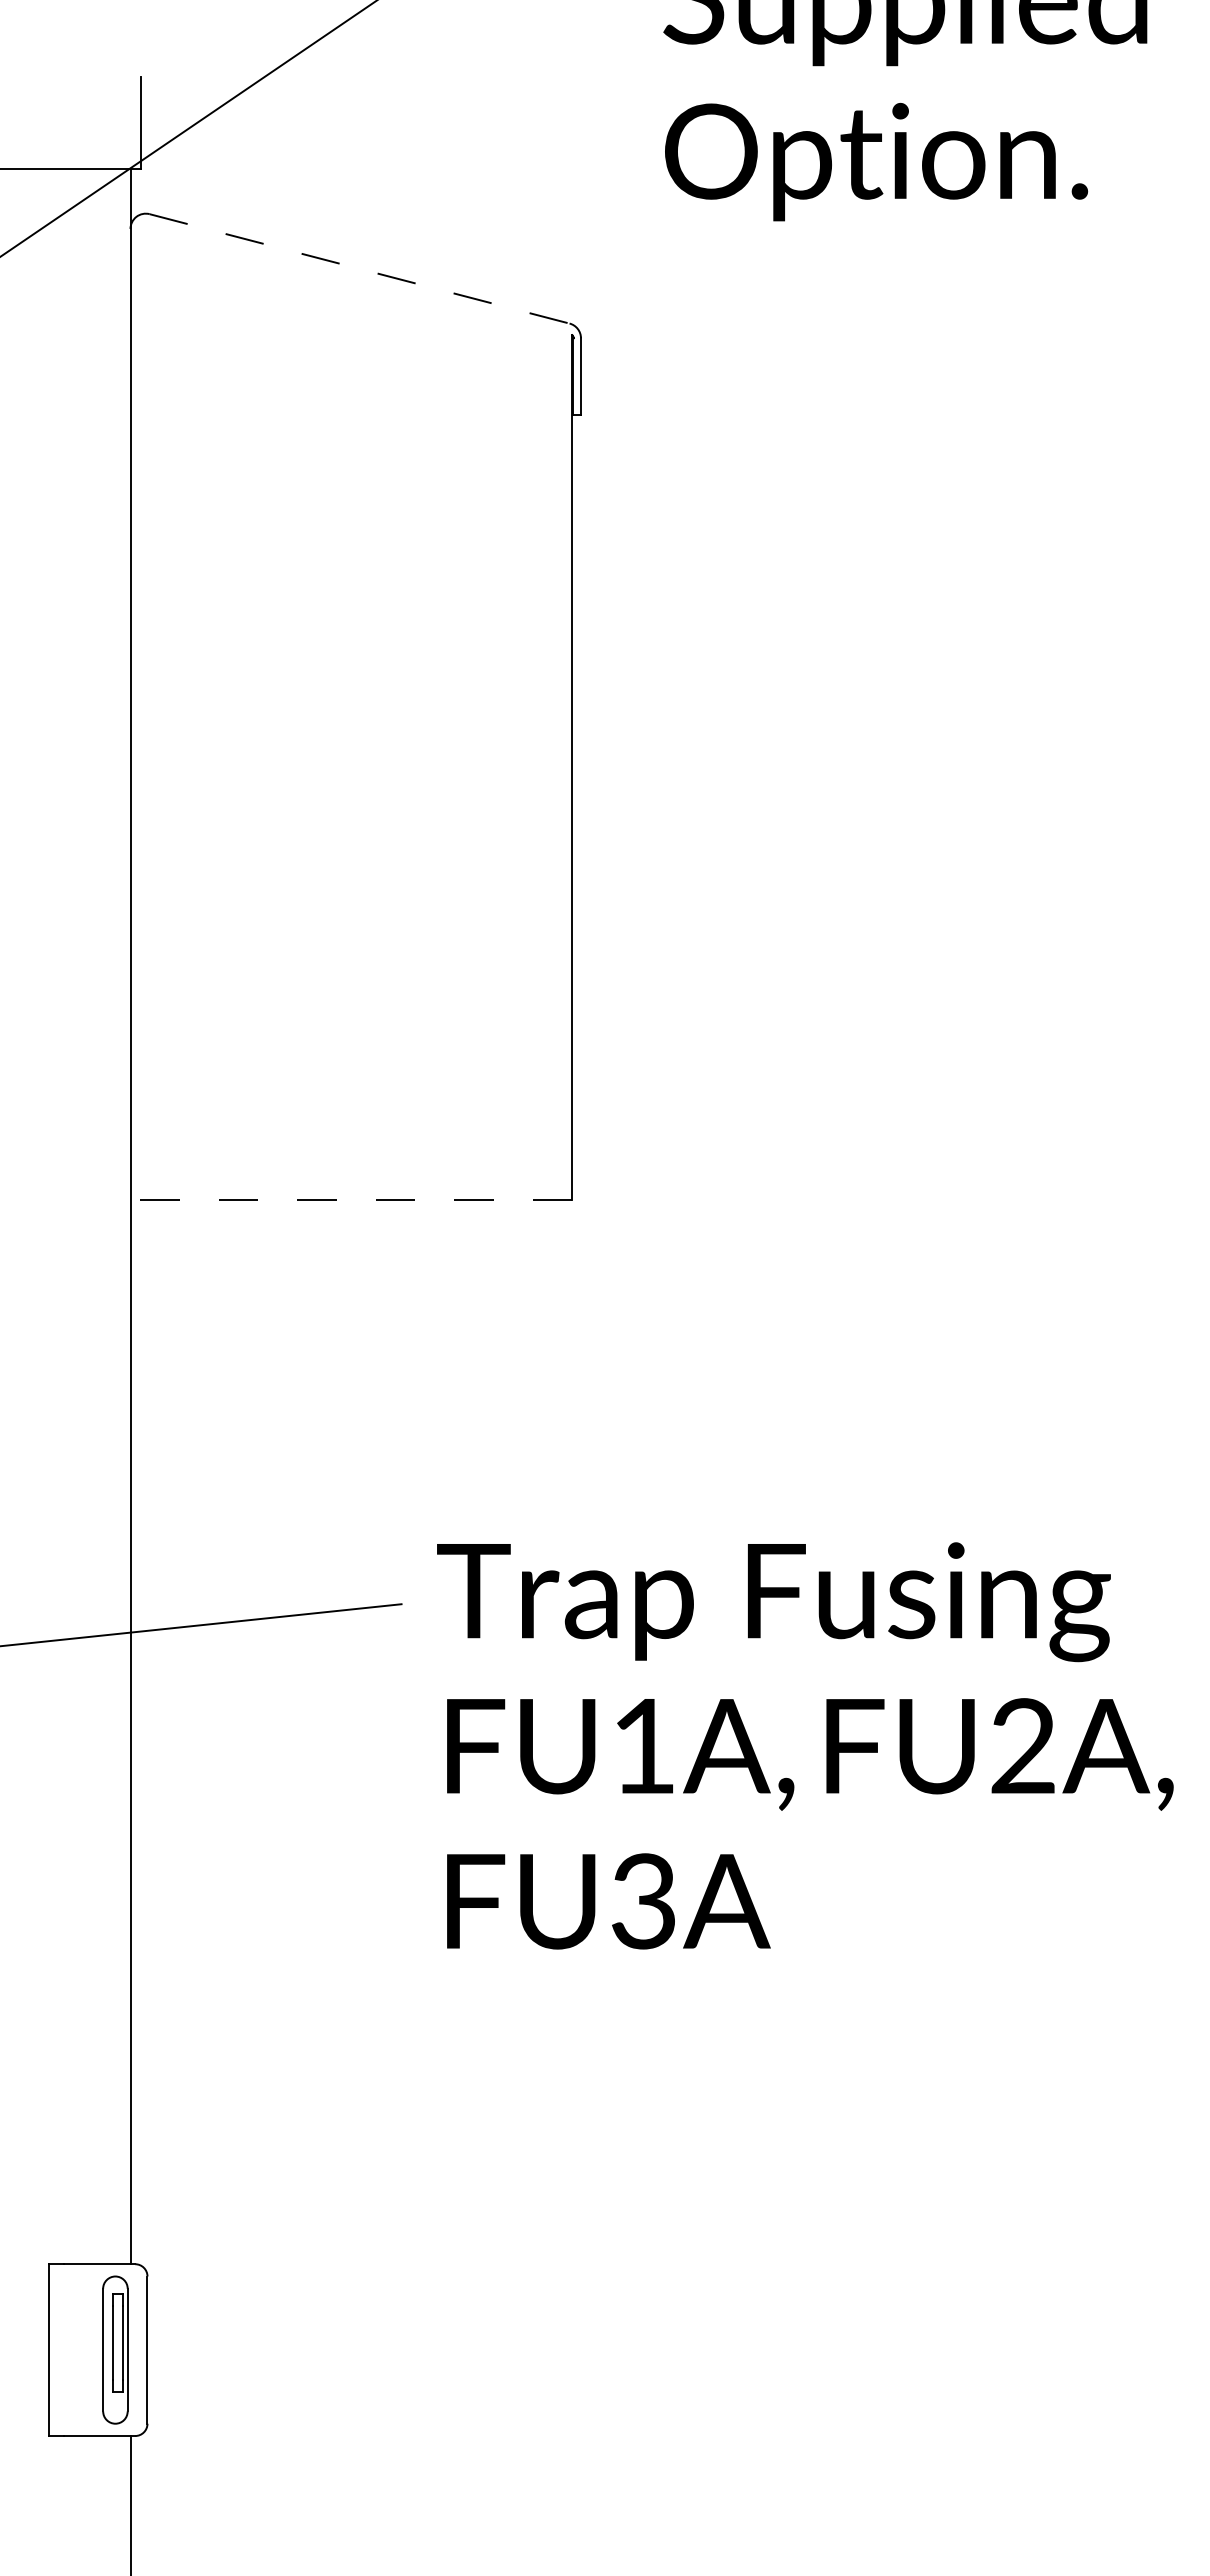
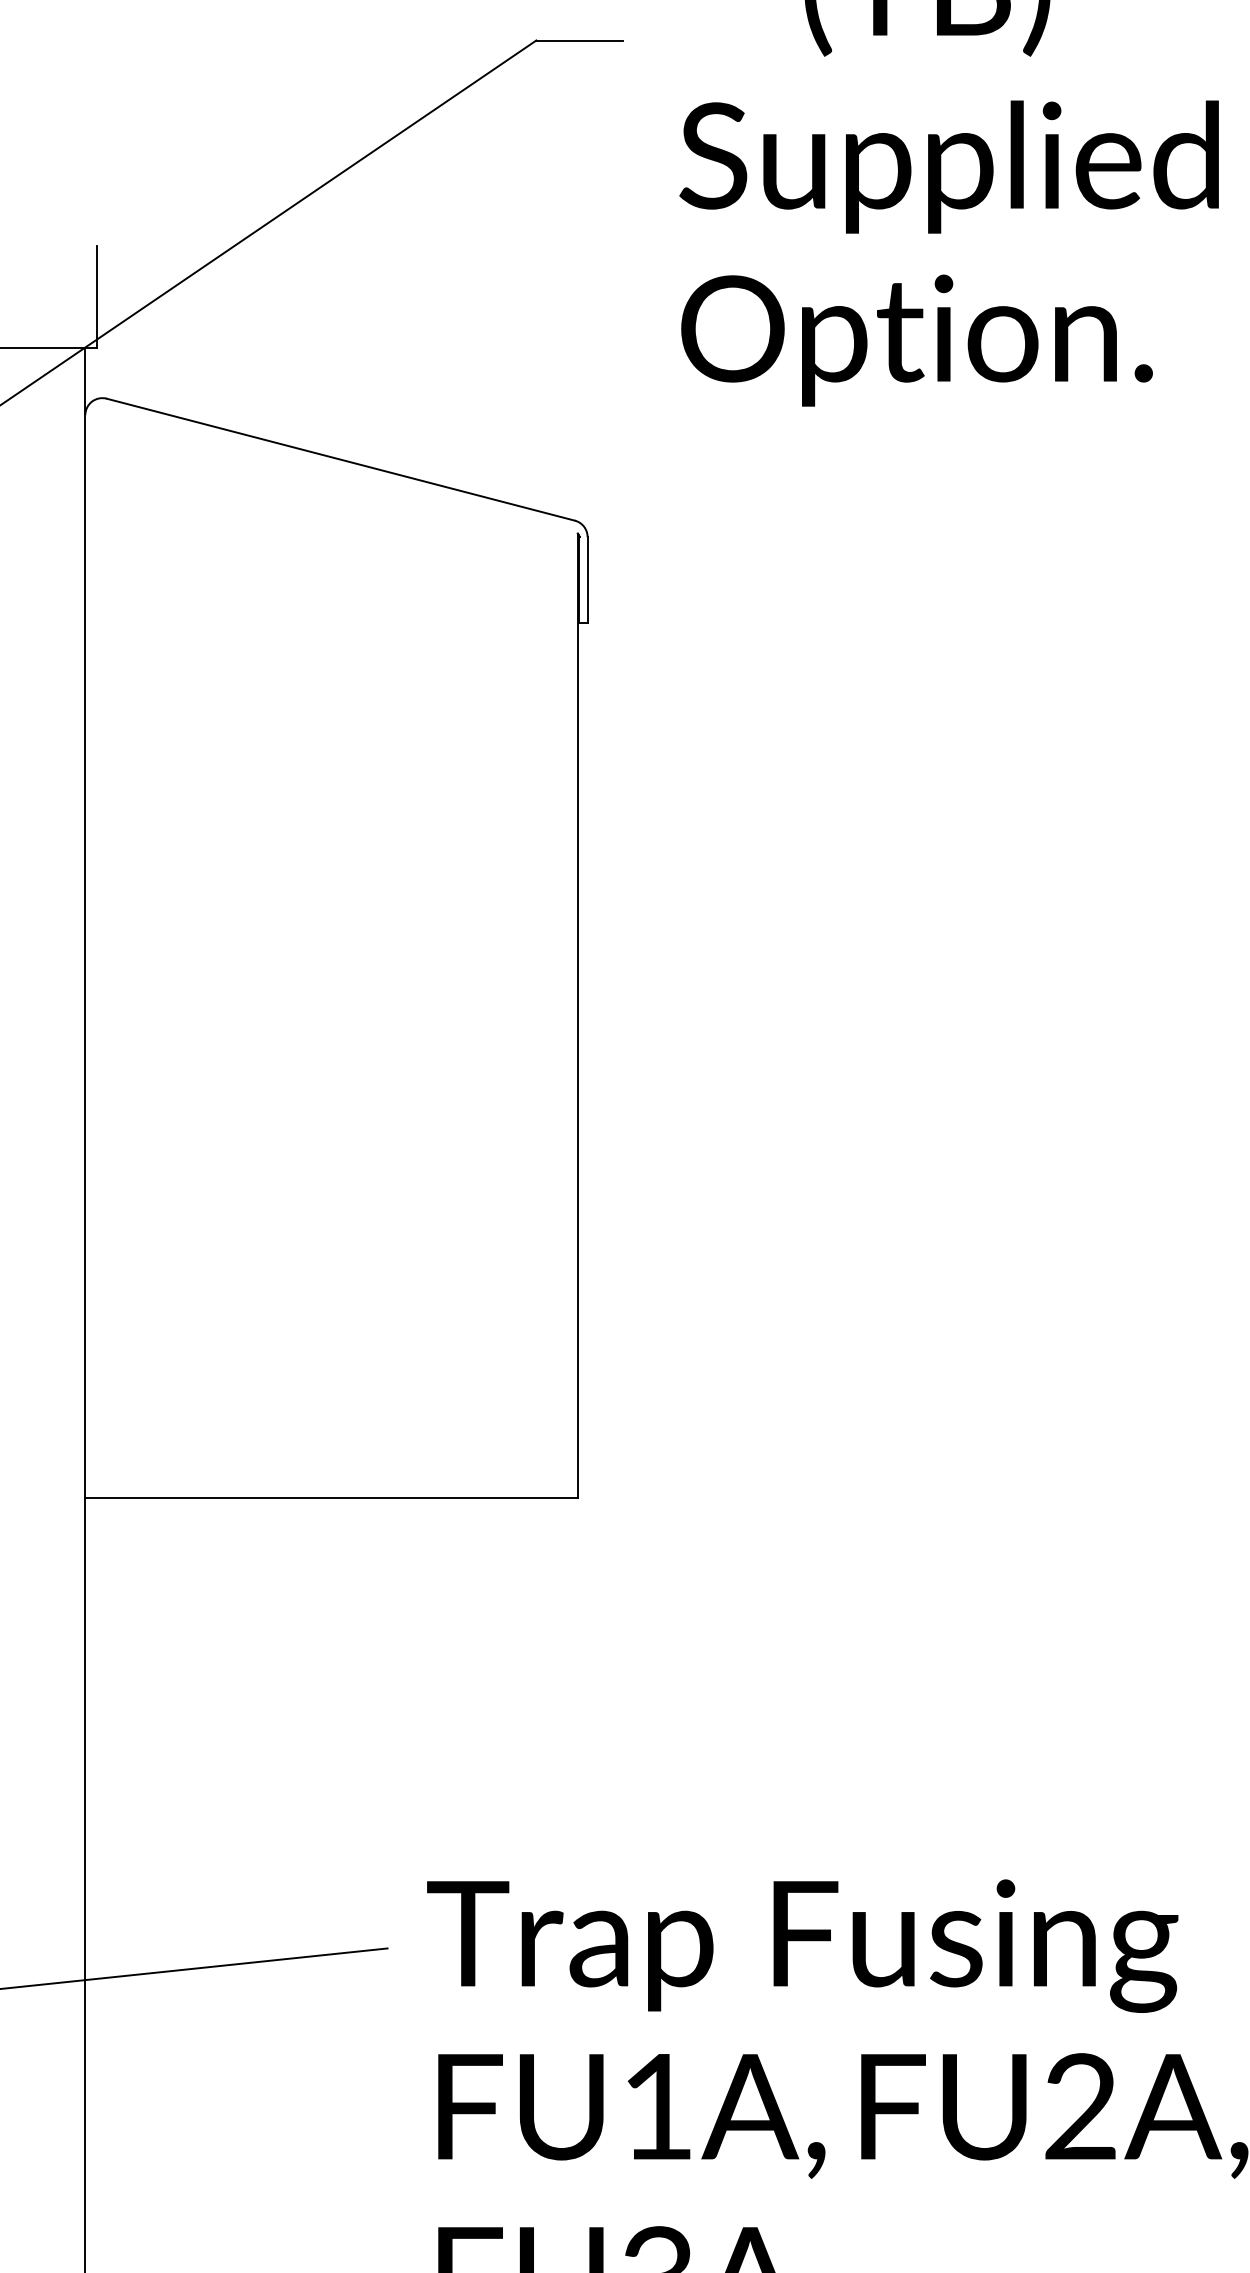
line: (359, 268) -> (340, 459), dashed -> solid
line: (351, 1200) -> (331, 1498), dashed -> solid

